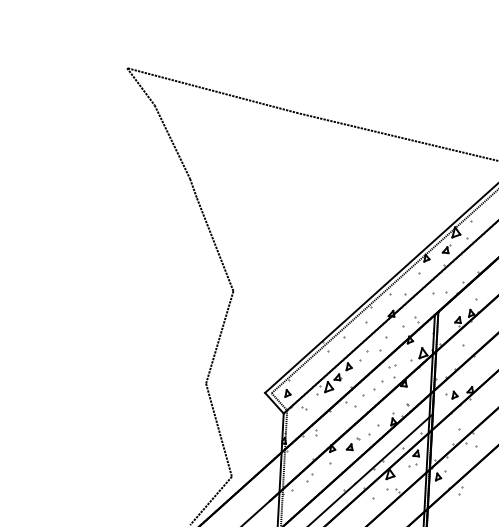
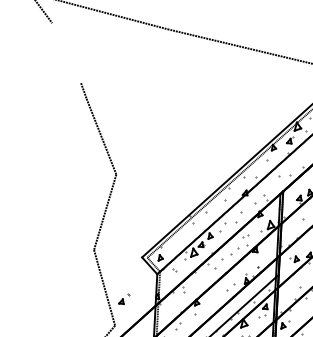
line: (172, 141) -> (66, 52), removed
part: (352, 444) -> (123, 299), moved

